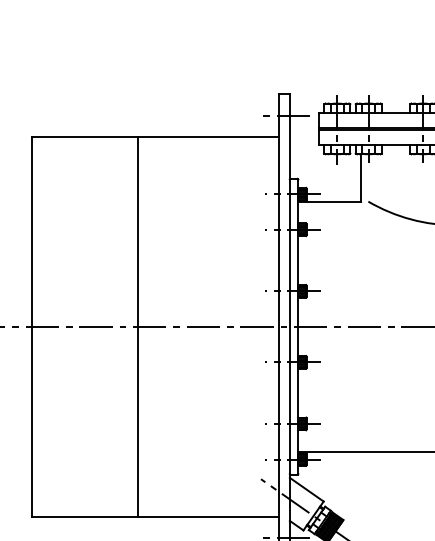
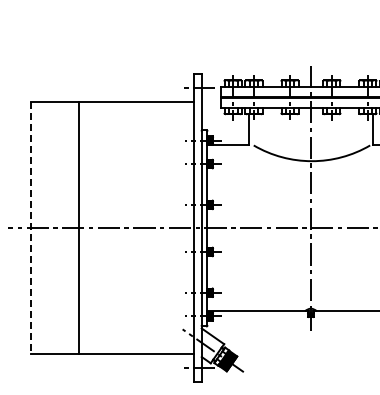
line: (31, 326) -> (30, 228), solid -> dashed
line: (137, 326) -> (78, 228), moved

